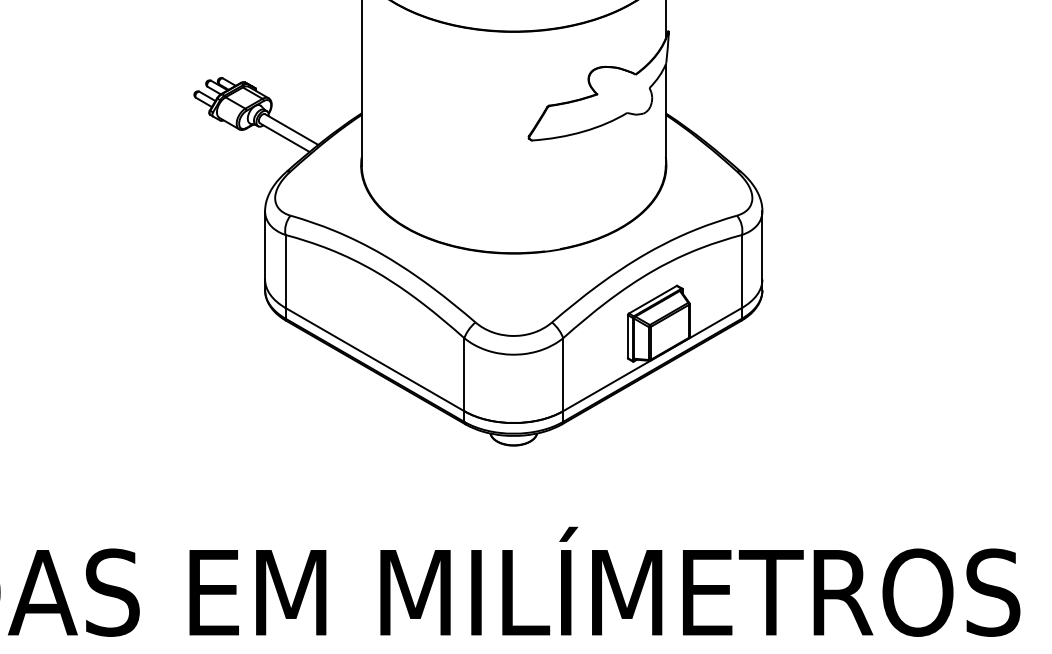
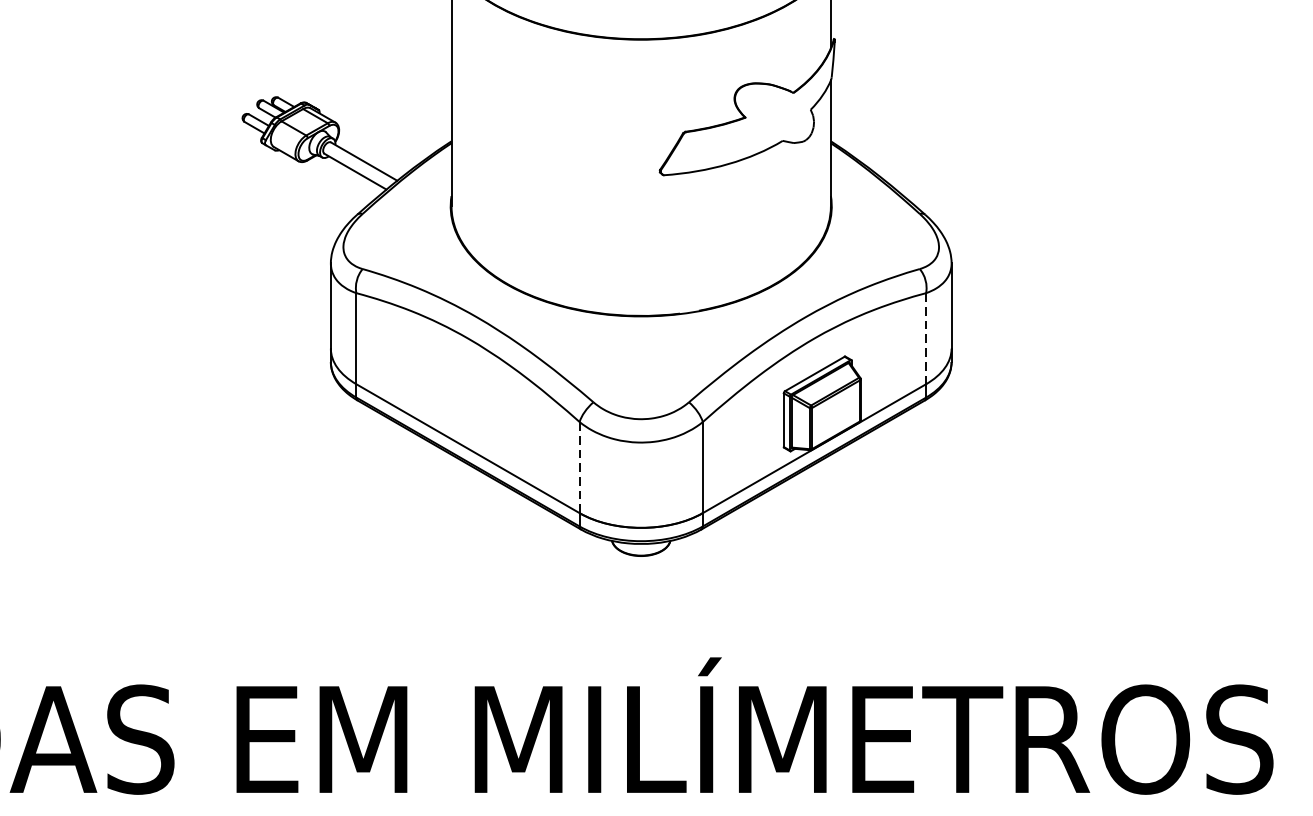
line: (742, 271) -> (926, 338), solid -> dashed
line: (464, 375) -> (579, 468), solid -> dashed

